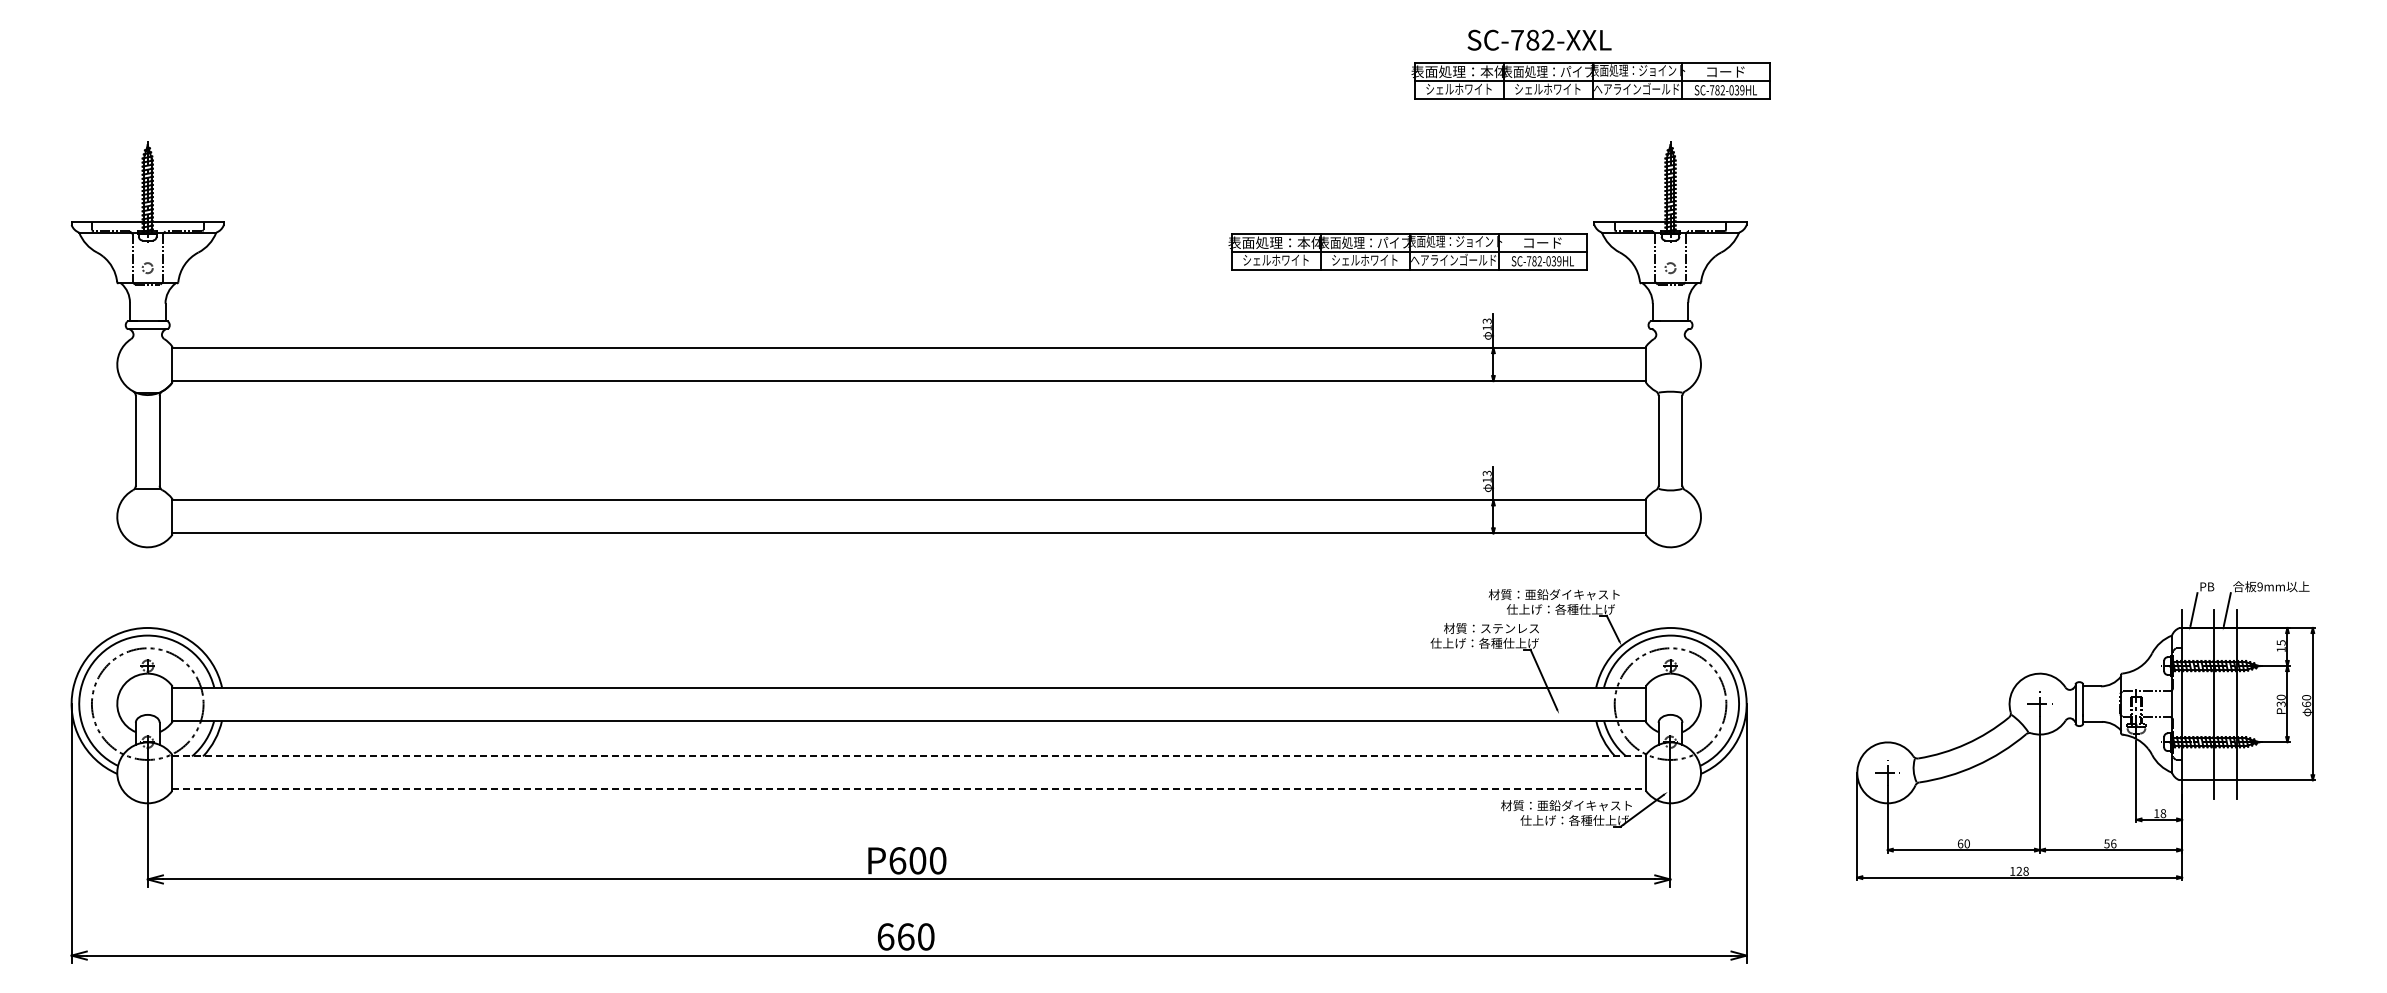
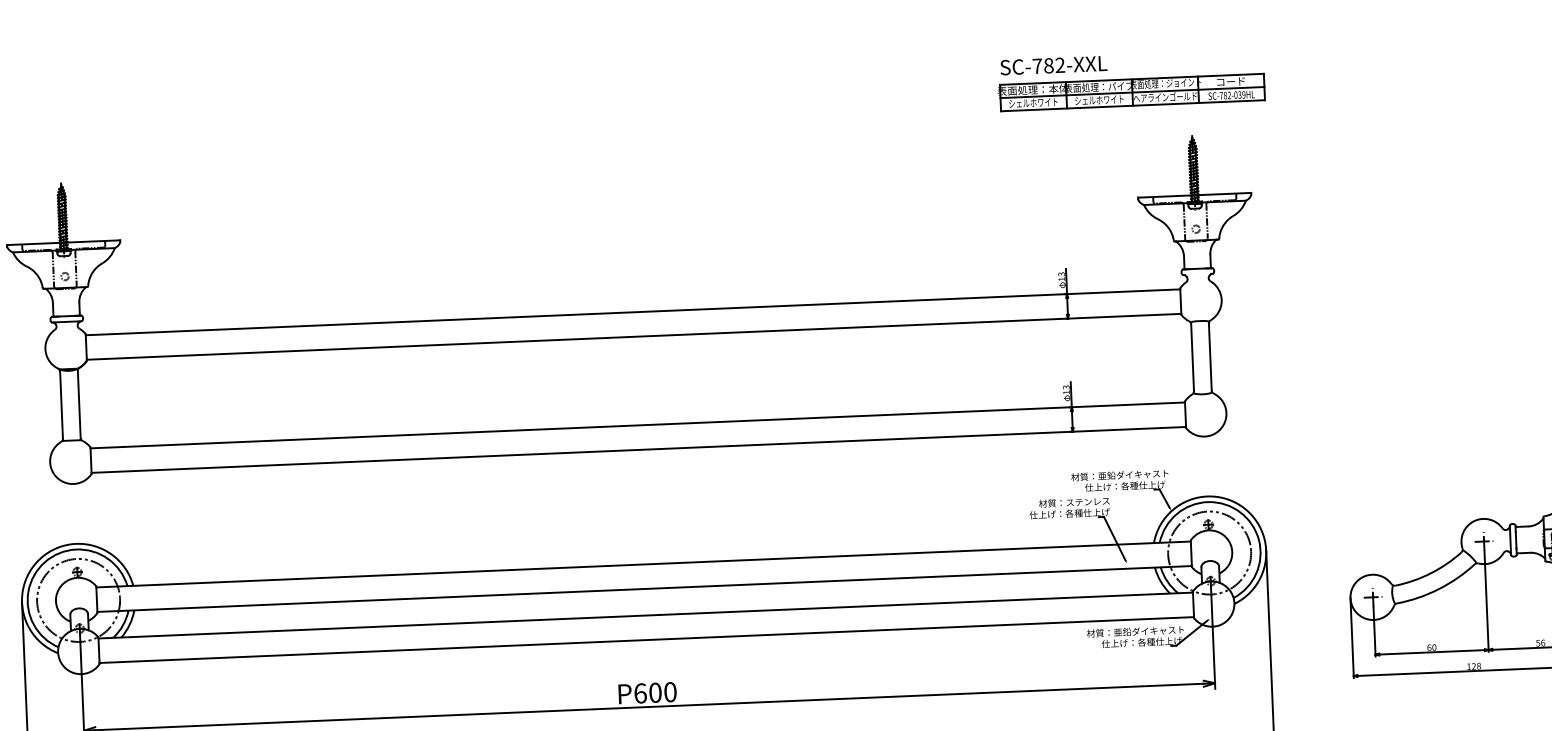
text: (1539, 39) -> (1053, 65), moved
part: (1407, 251) -> (1000, 225), removed
line: (909, 756) -> (646, 615), dashed -> solid
line: (909, 789) -> (647, 640), dashed -> solid

